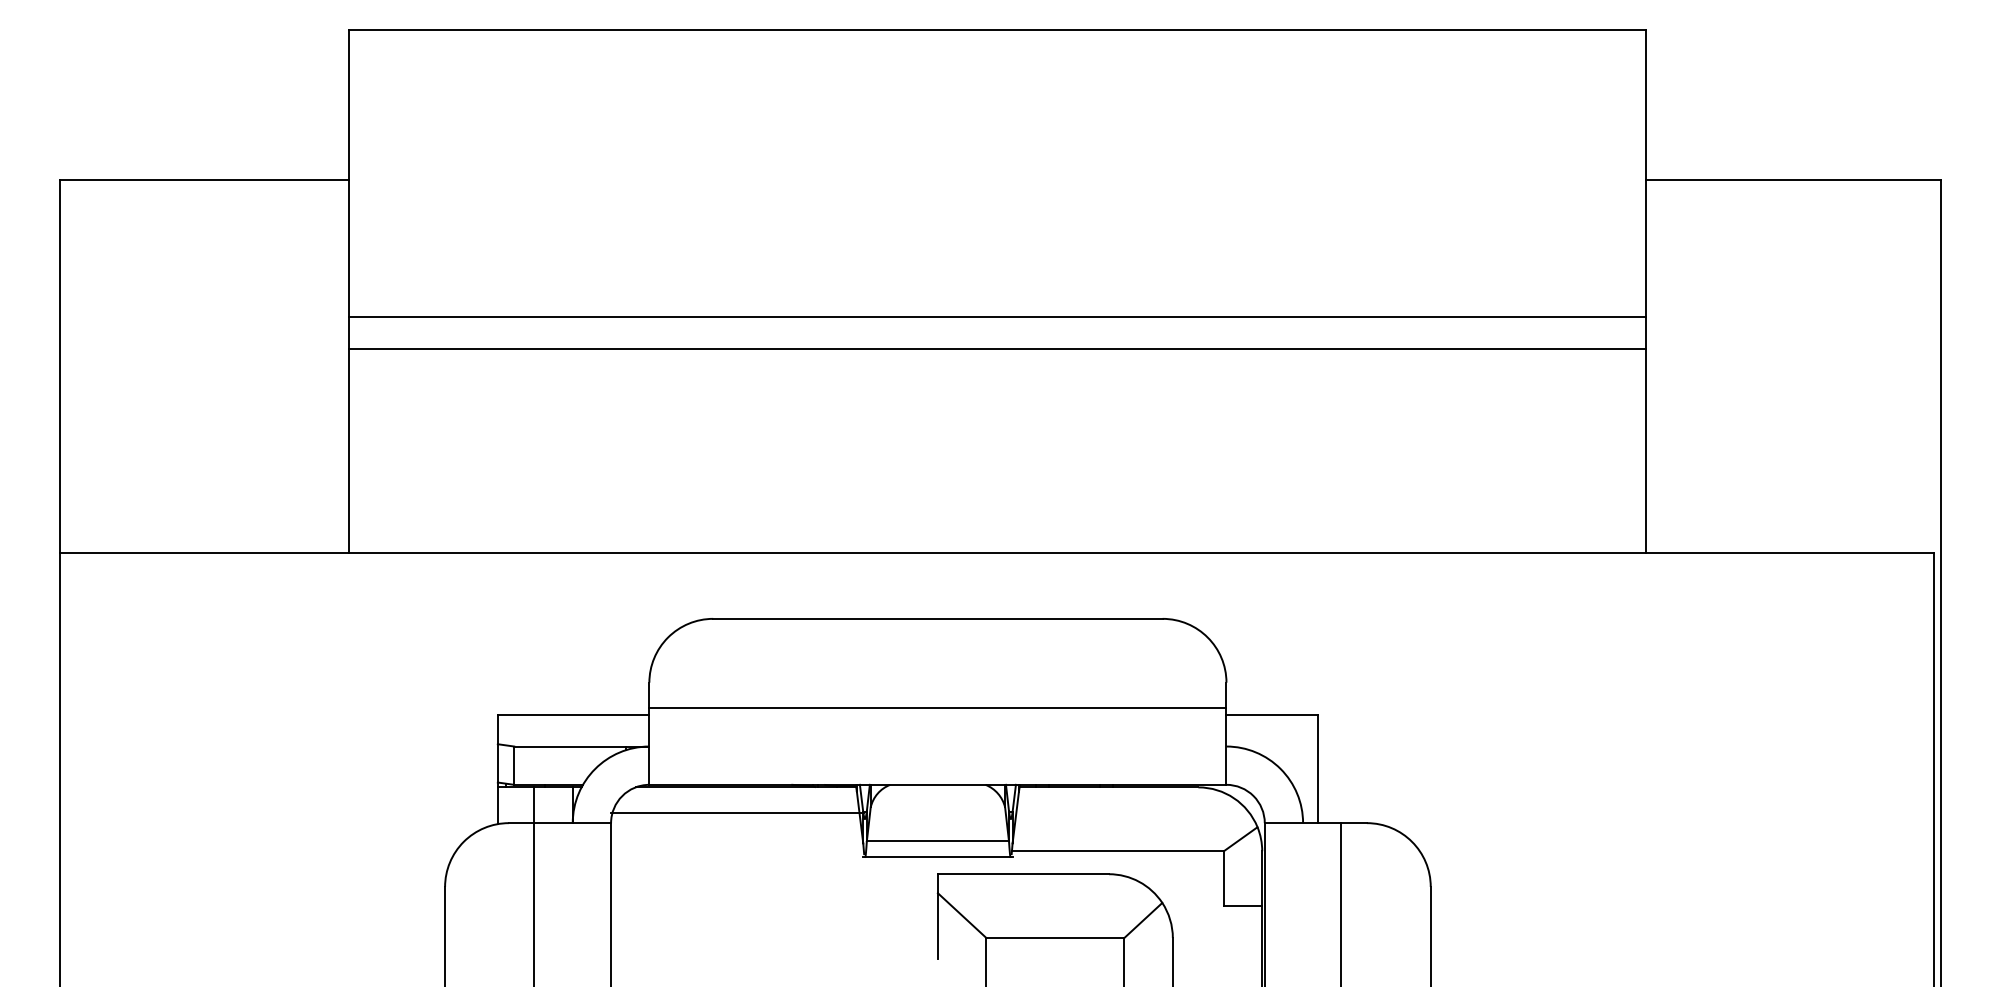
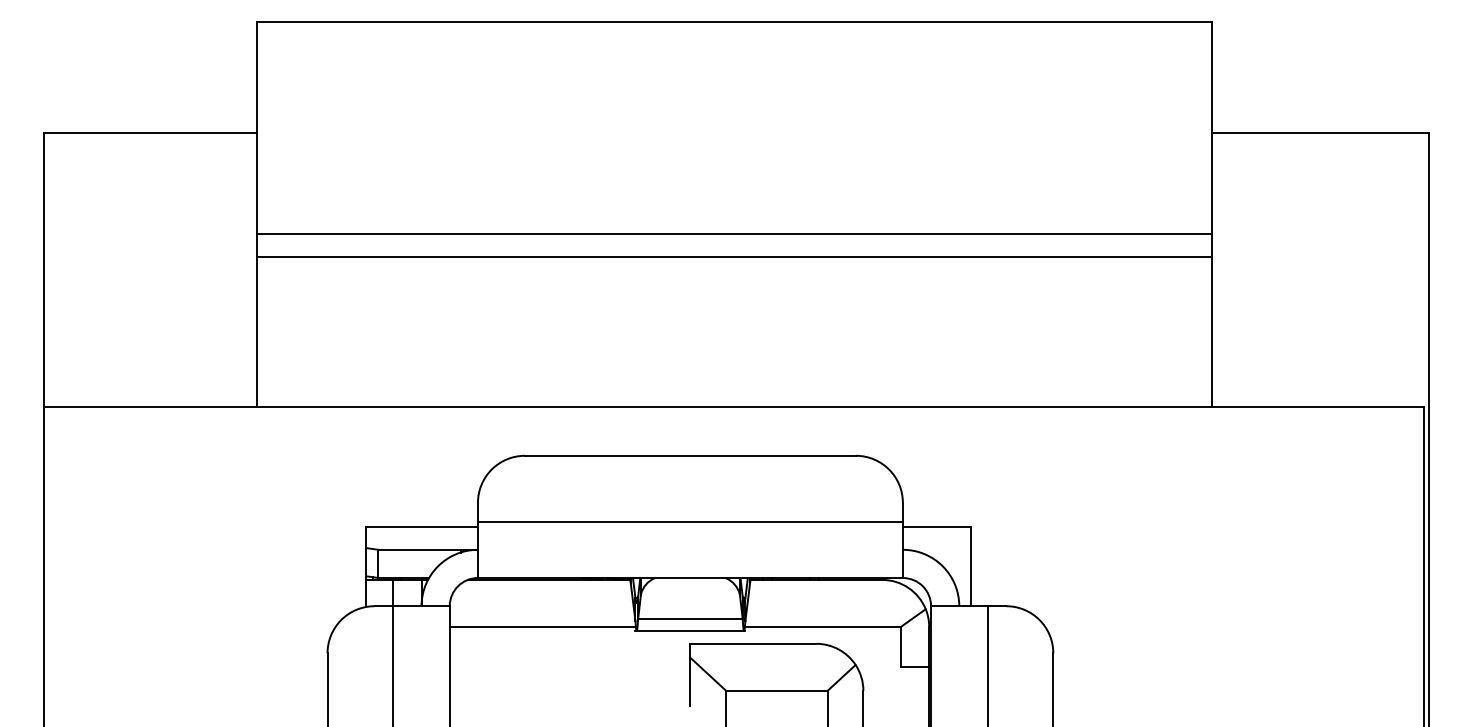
line: (737, 813) -> (542, 627), moved

